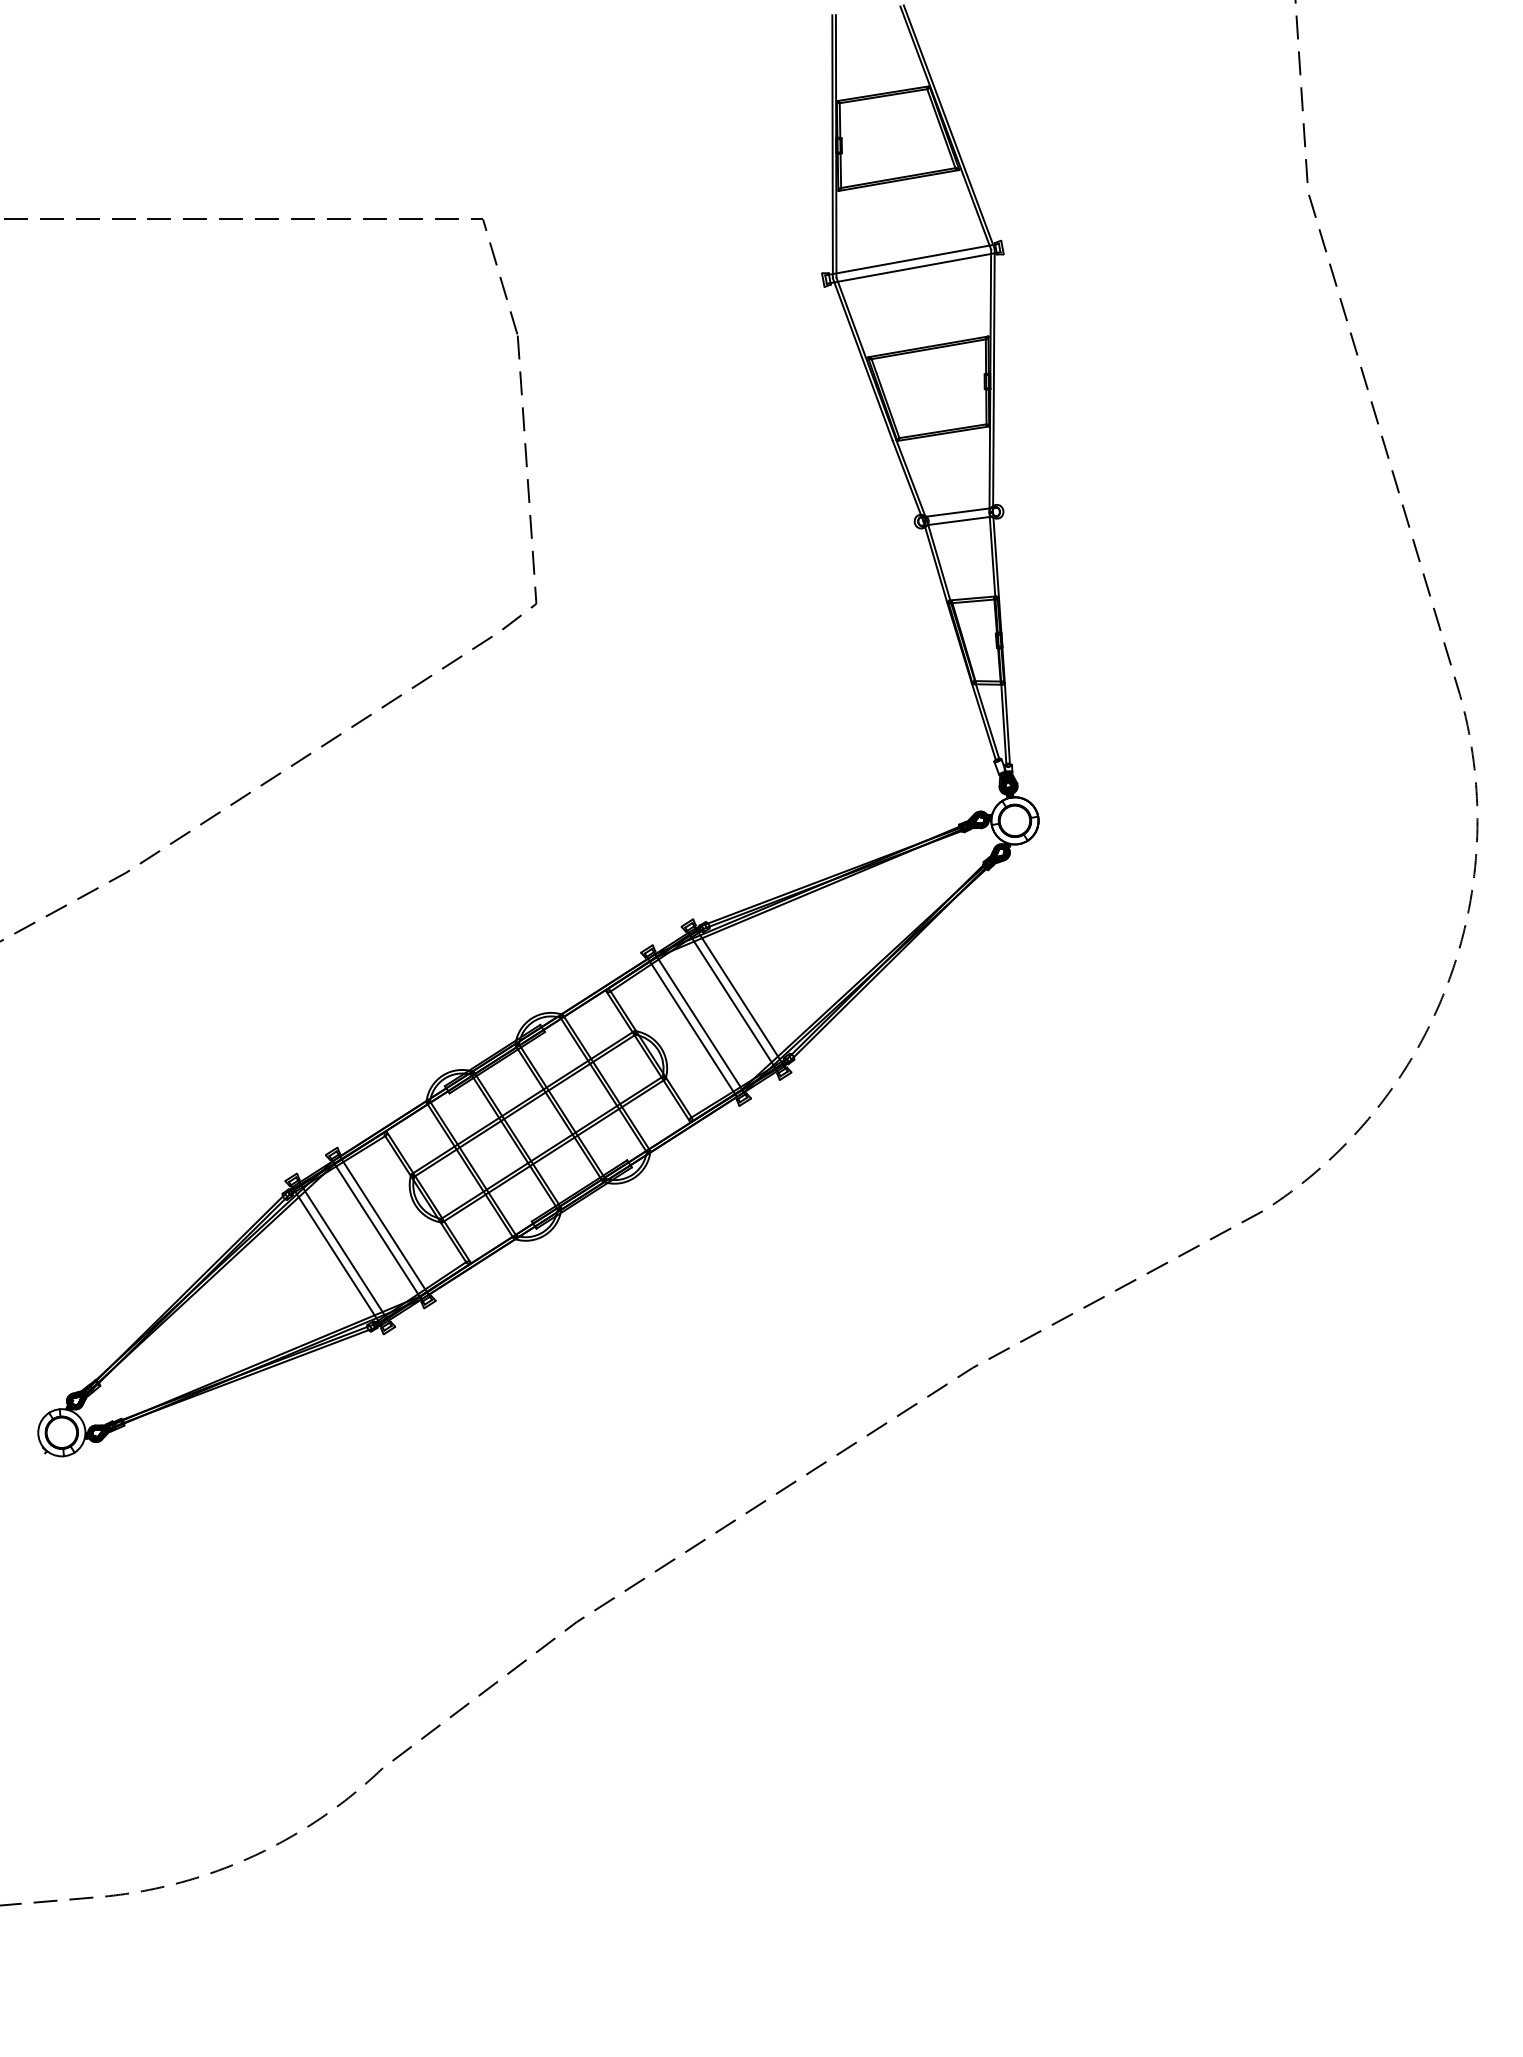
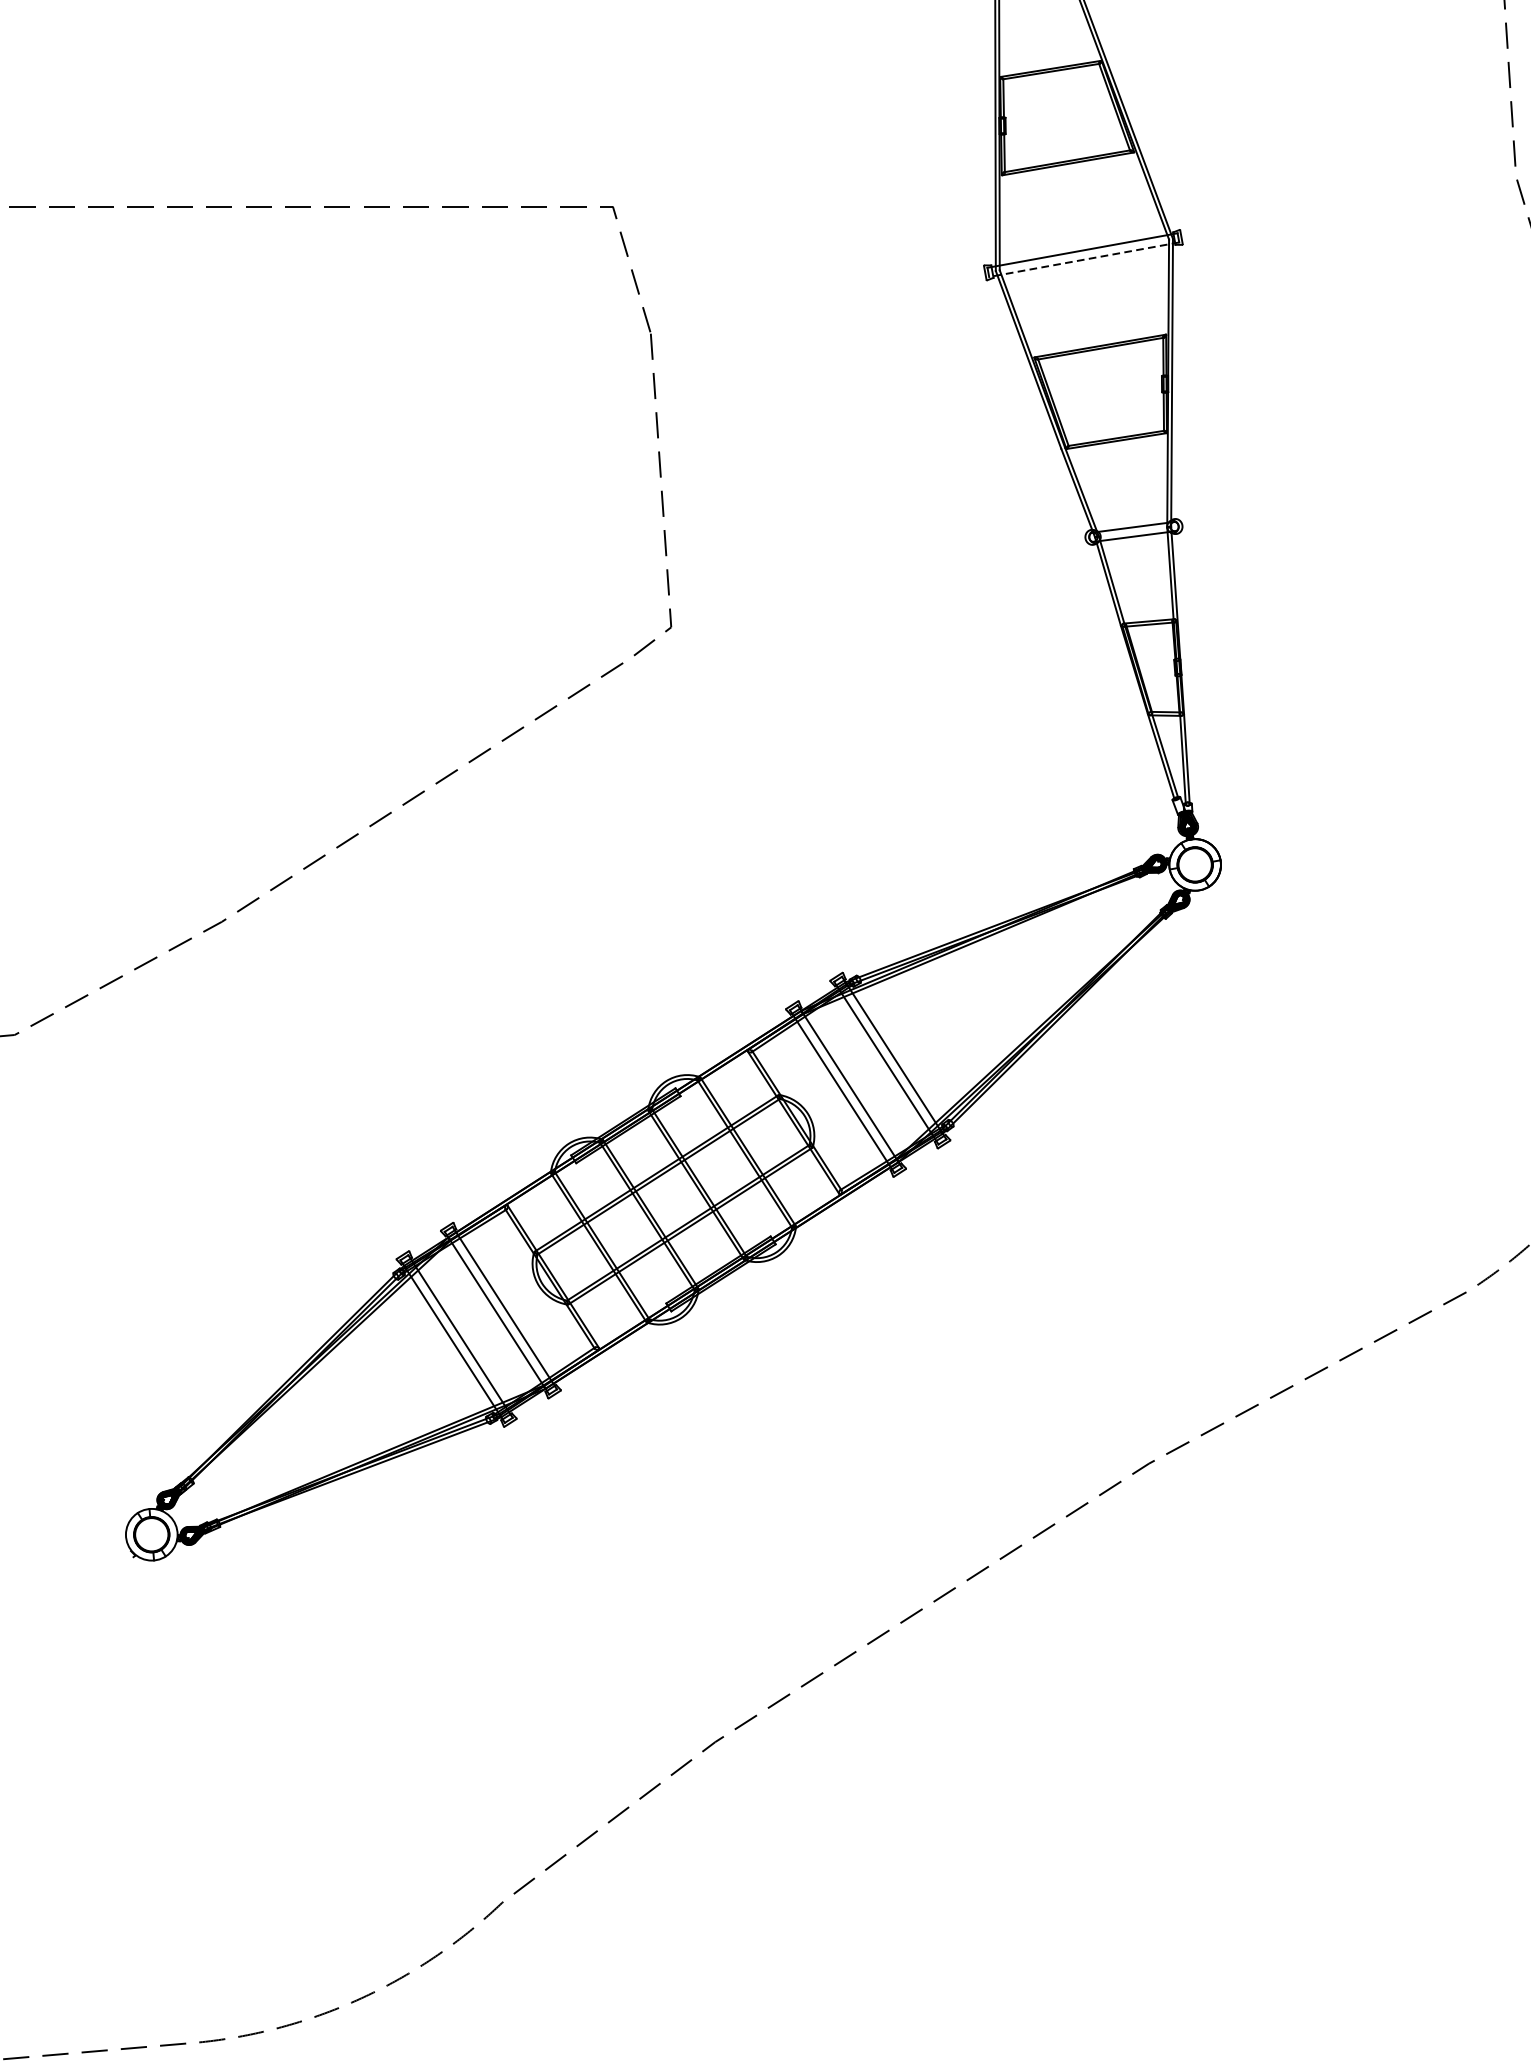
line: (913, 268) -> (1084, 260), solid -> dashed

